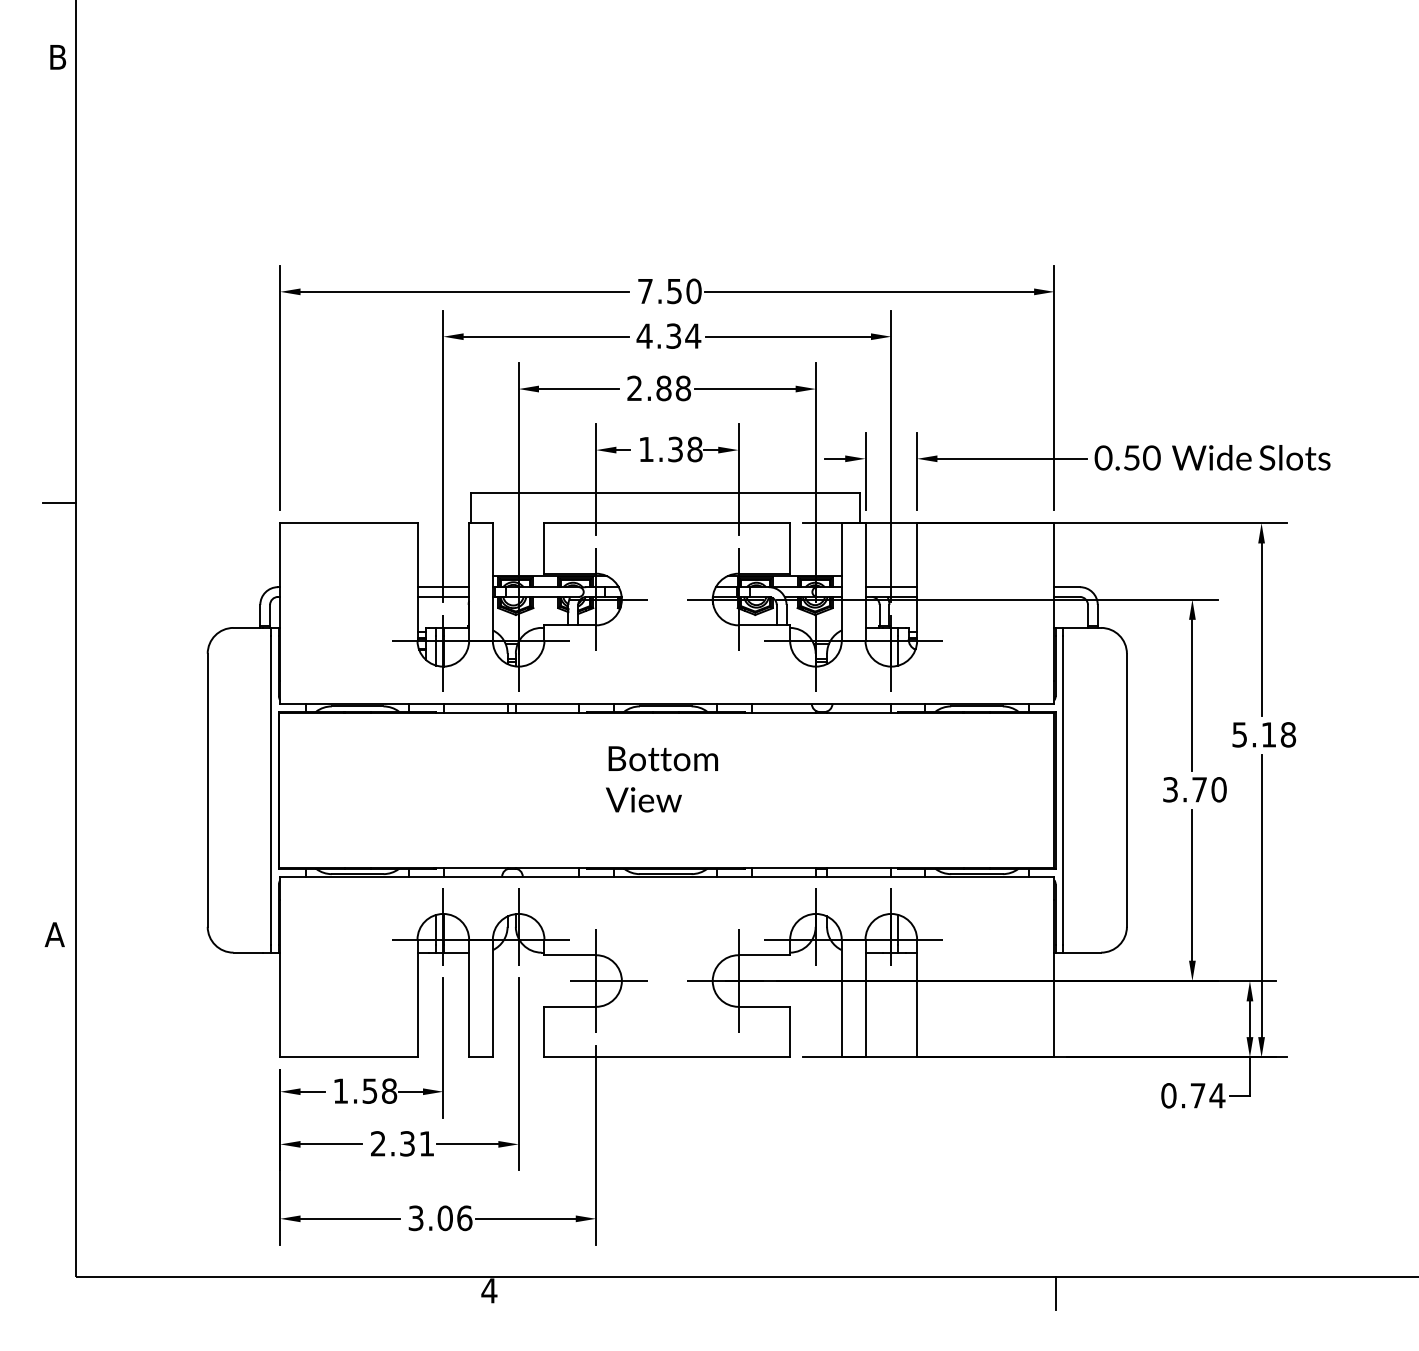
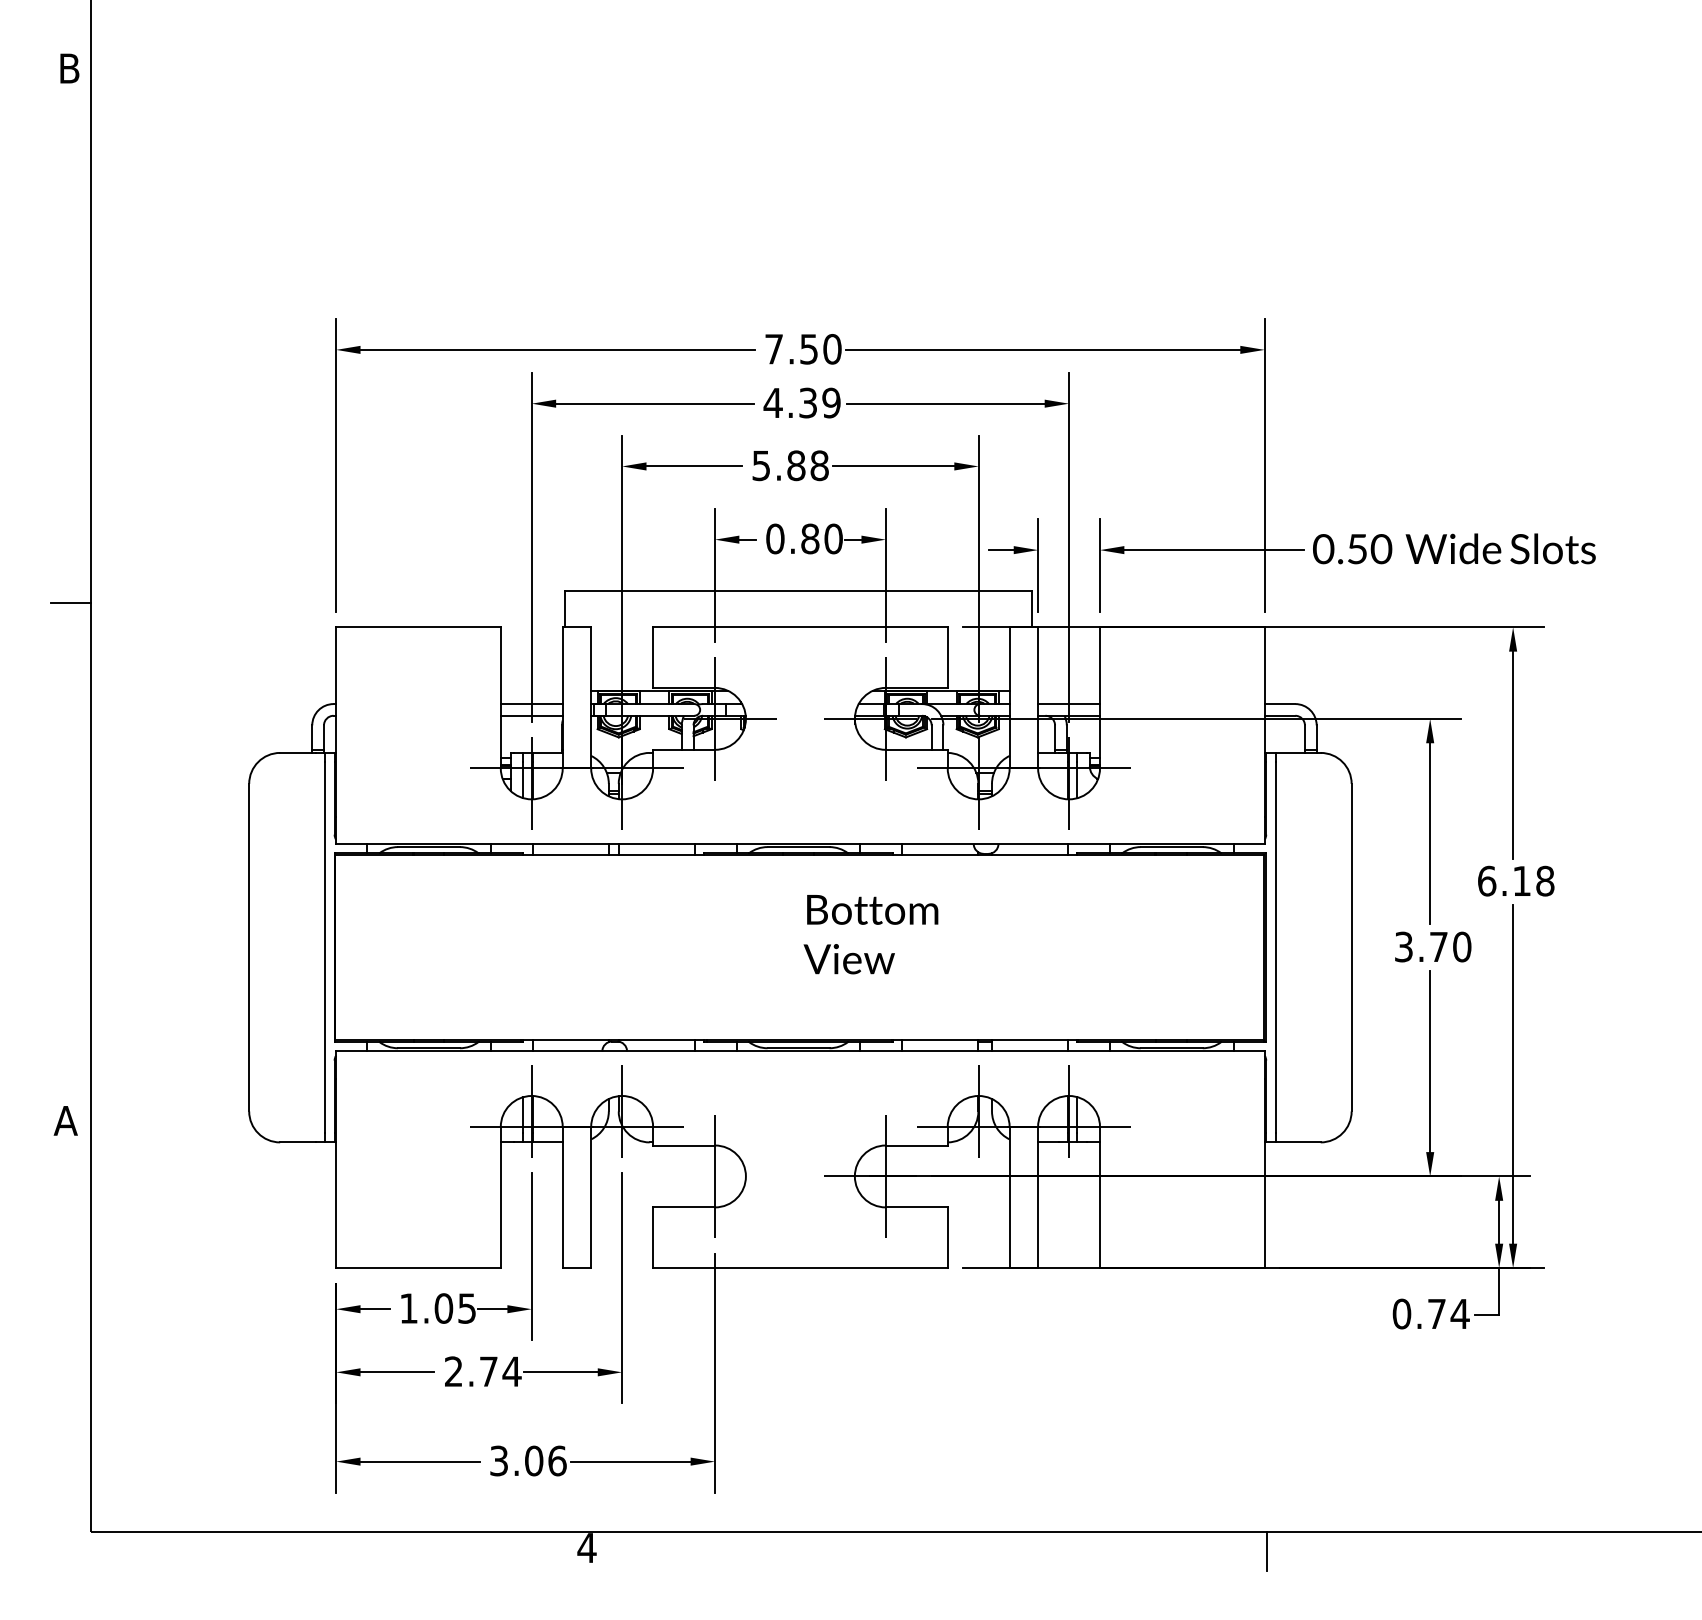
text: (693, 335) -> (831, 402), 4.34 -> 4.39
text: (634, 388) -> (760, 465), 2.88 -> 5.88
text: (670, 449) -> (804, 538), 1.38 -> 0.80
text: (1240, 734) -> (1487, 880), 5.18 -> 6.18
text: (661, 779) -> (870, 934), moved
line: (609, 981) -> (730, 1176), removed
text: (379, 1091) -> (455, 1308), 1.58 -> 1.05
text: (417, 1143) -> (500, 1371), 2.31 -> 2.74

